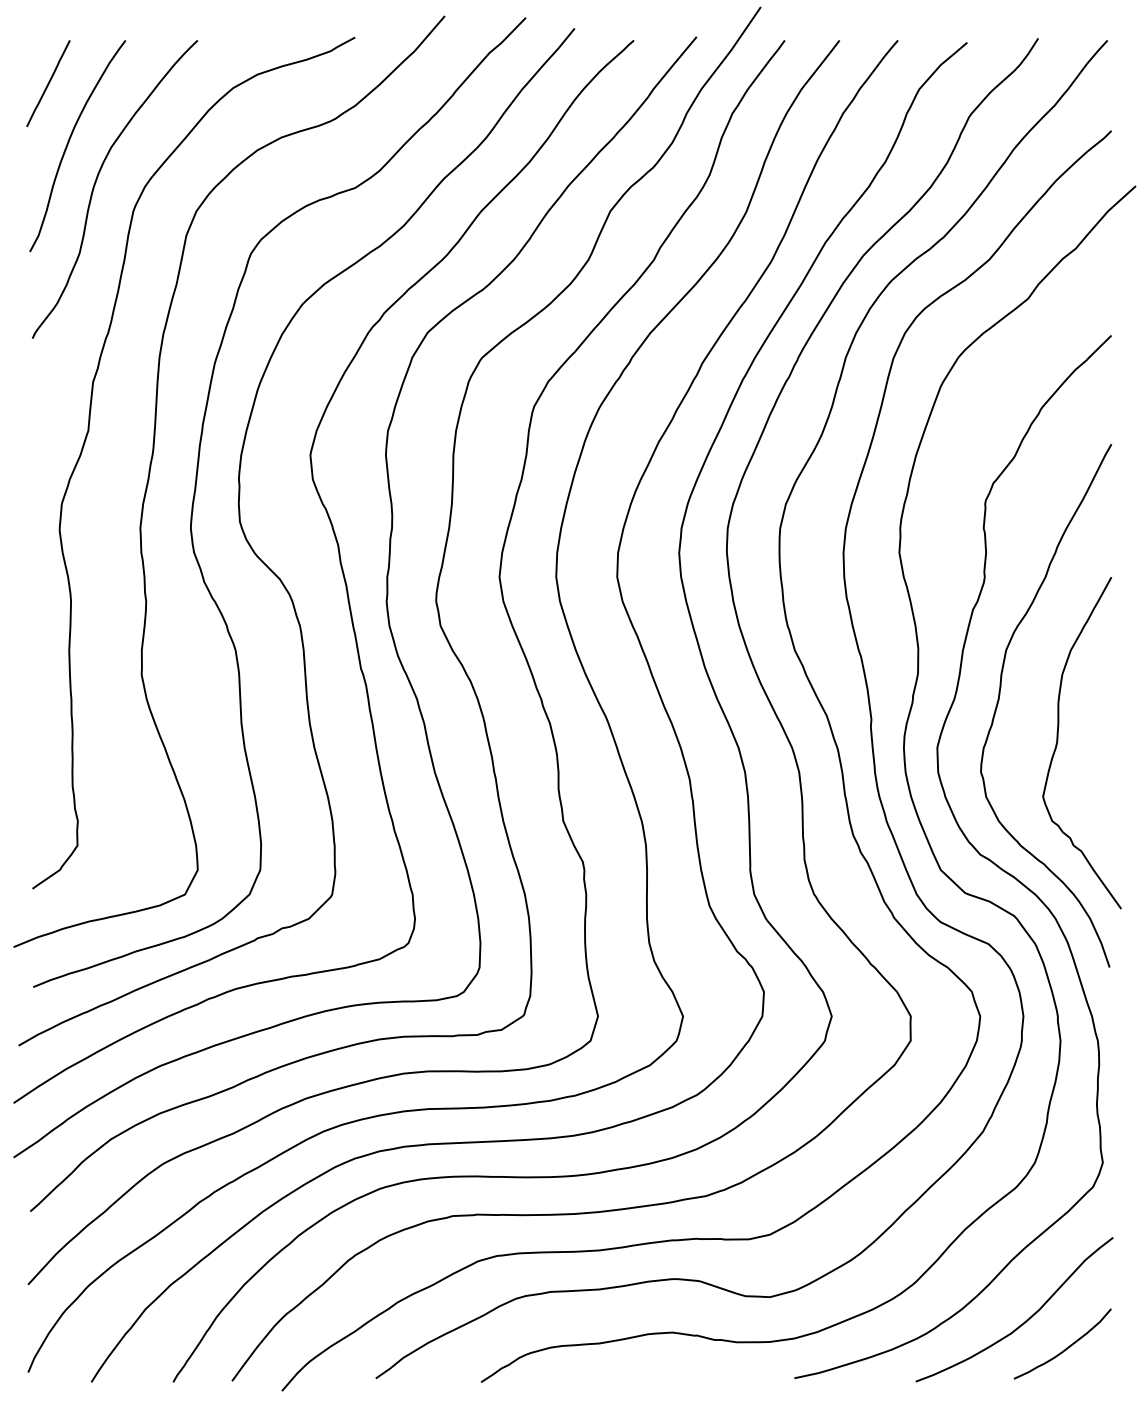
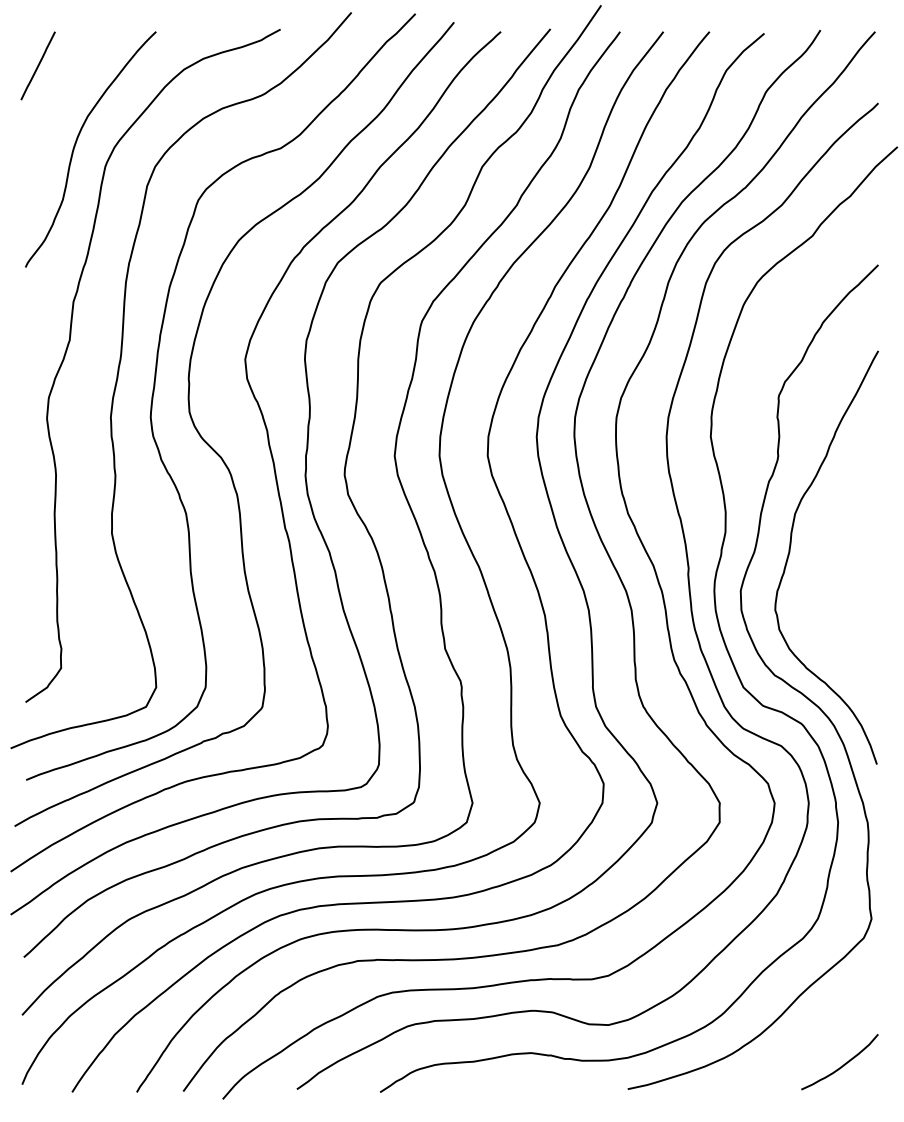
curve: (70, 141) -> (55, 111), removed
curve: (1058, 742) -> (836, 586), removed
curve: (1021, 1322) -> (807, 1045), removed

